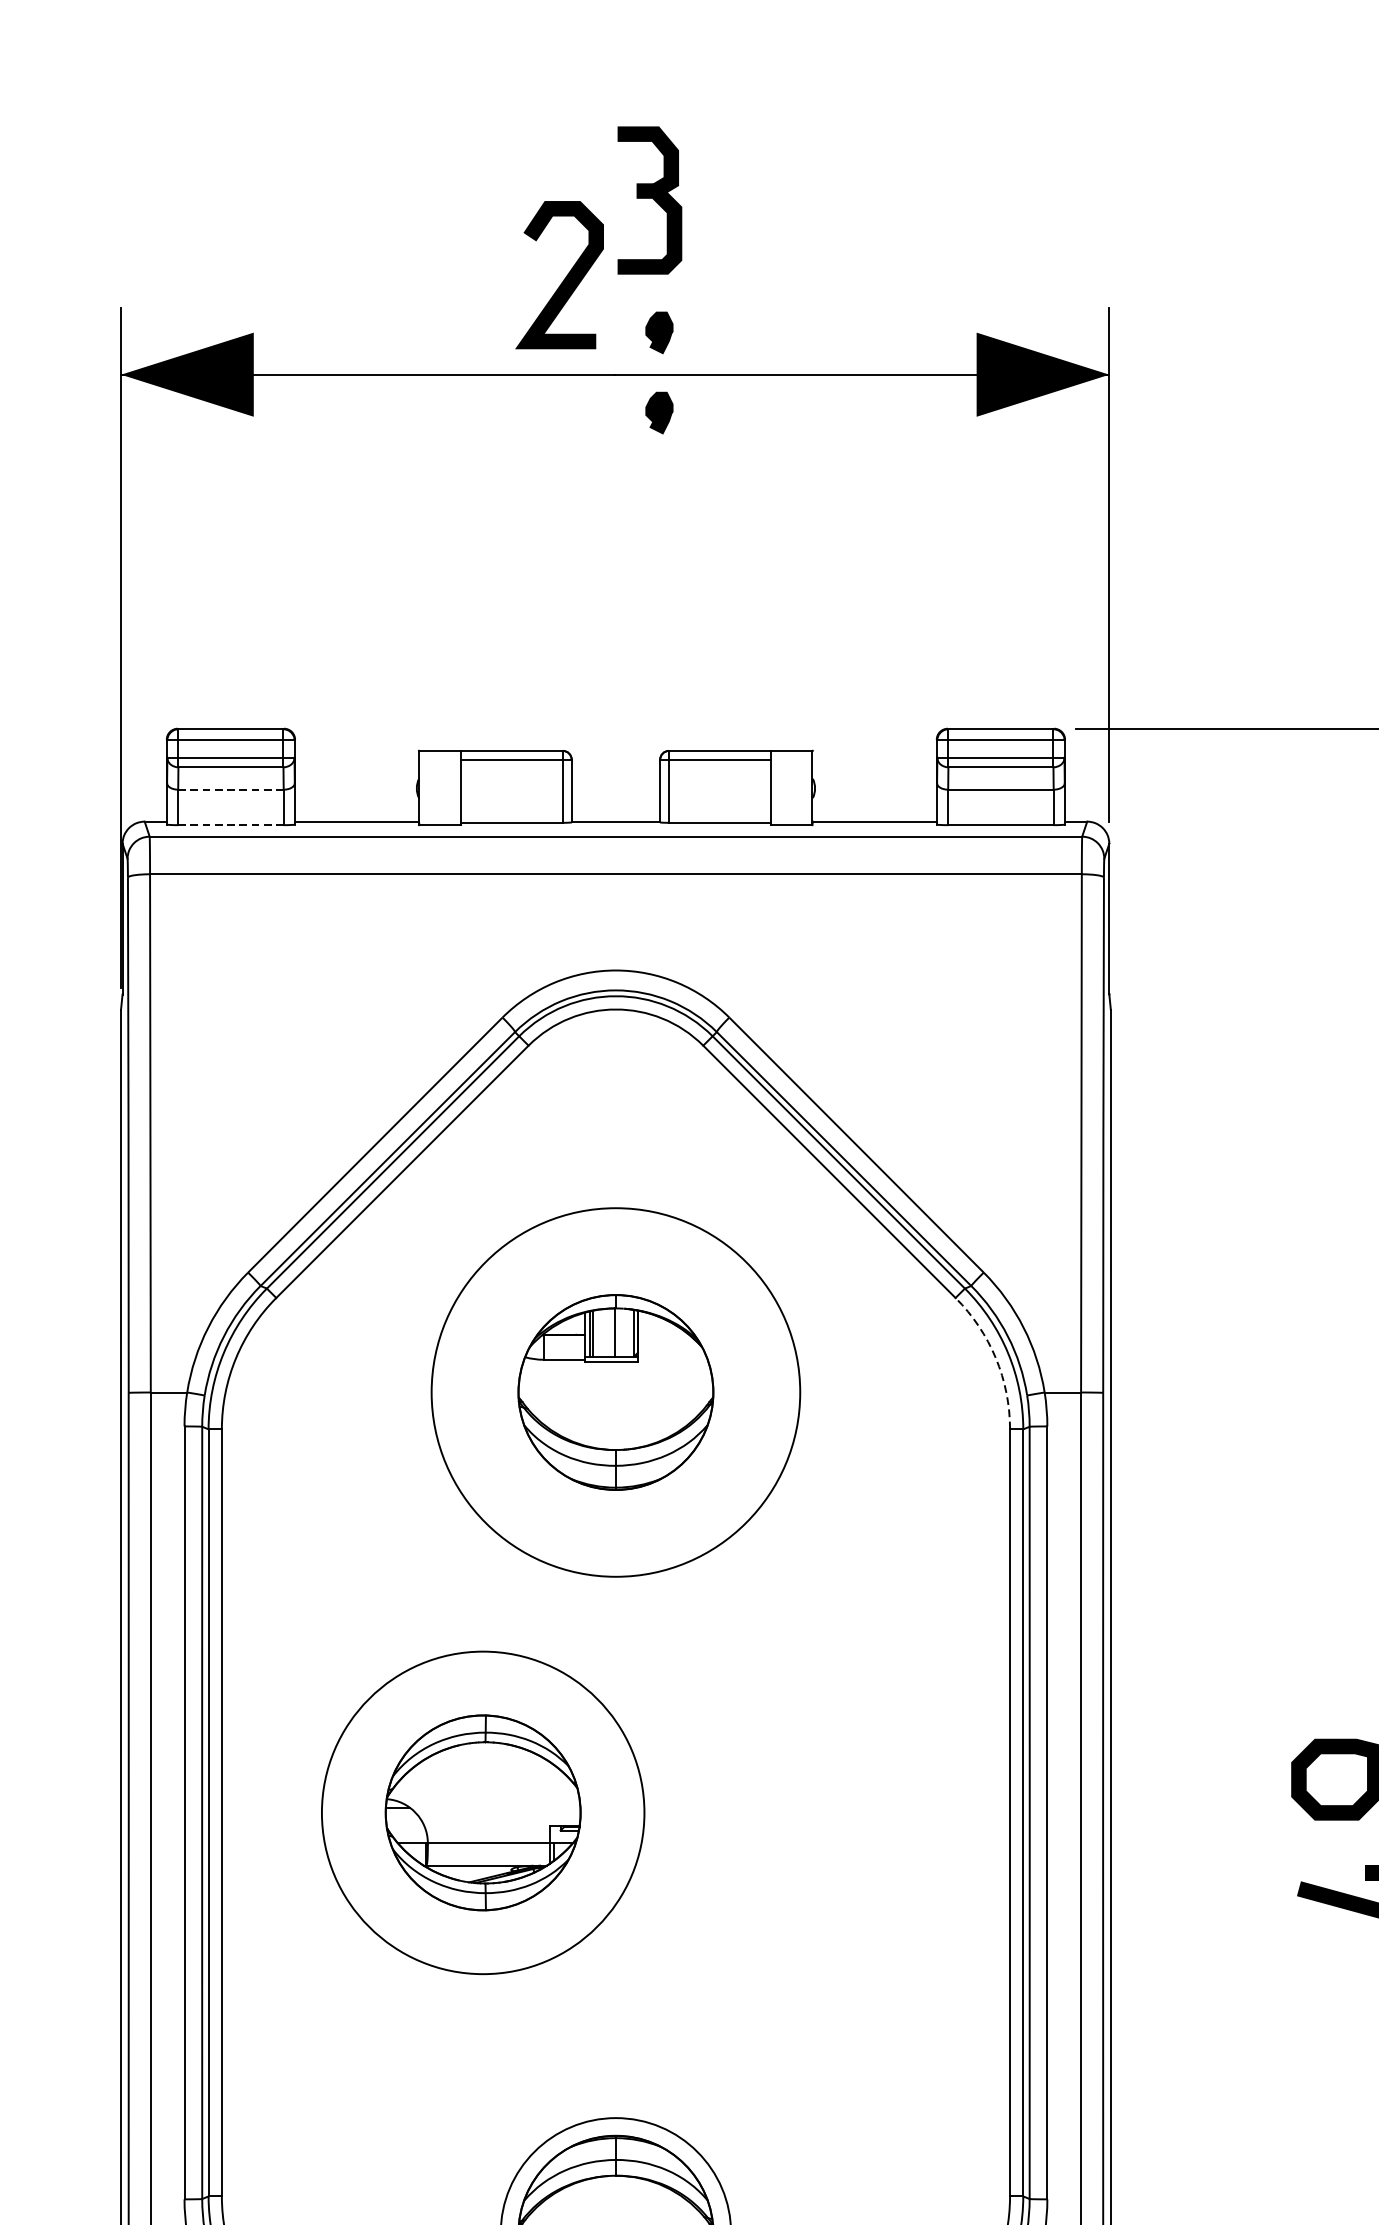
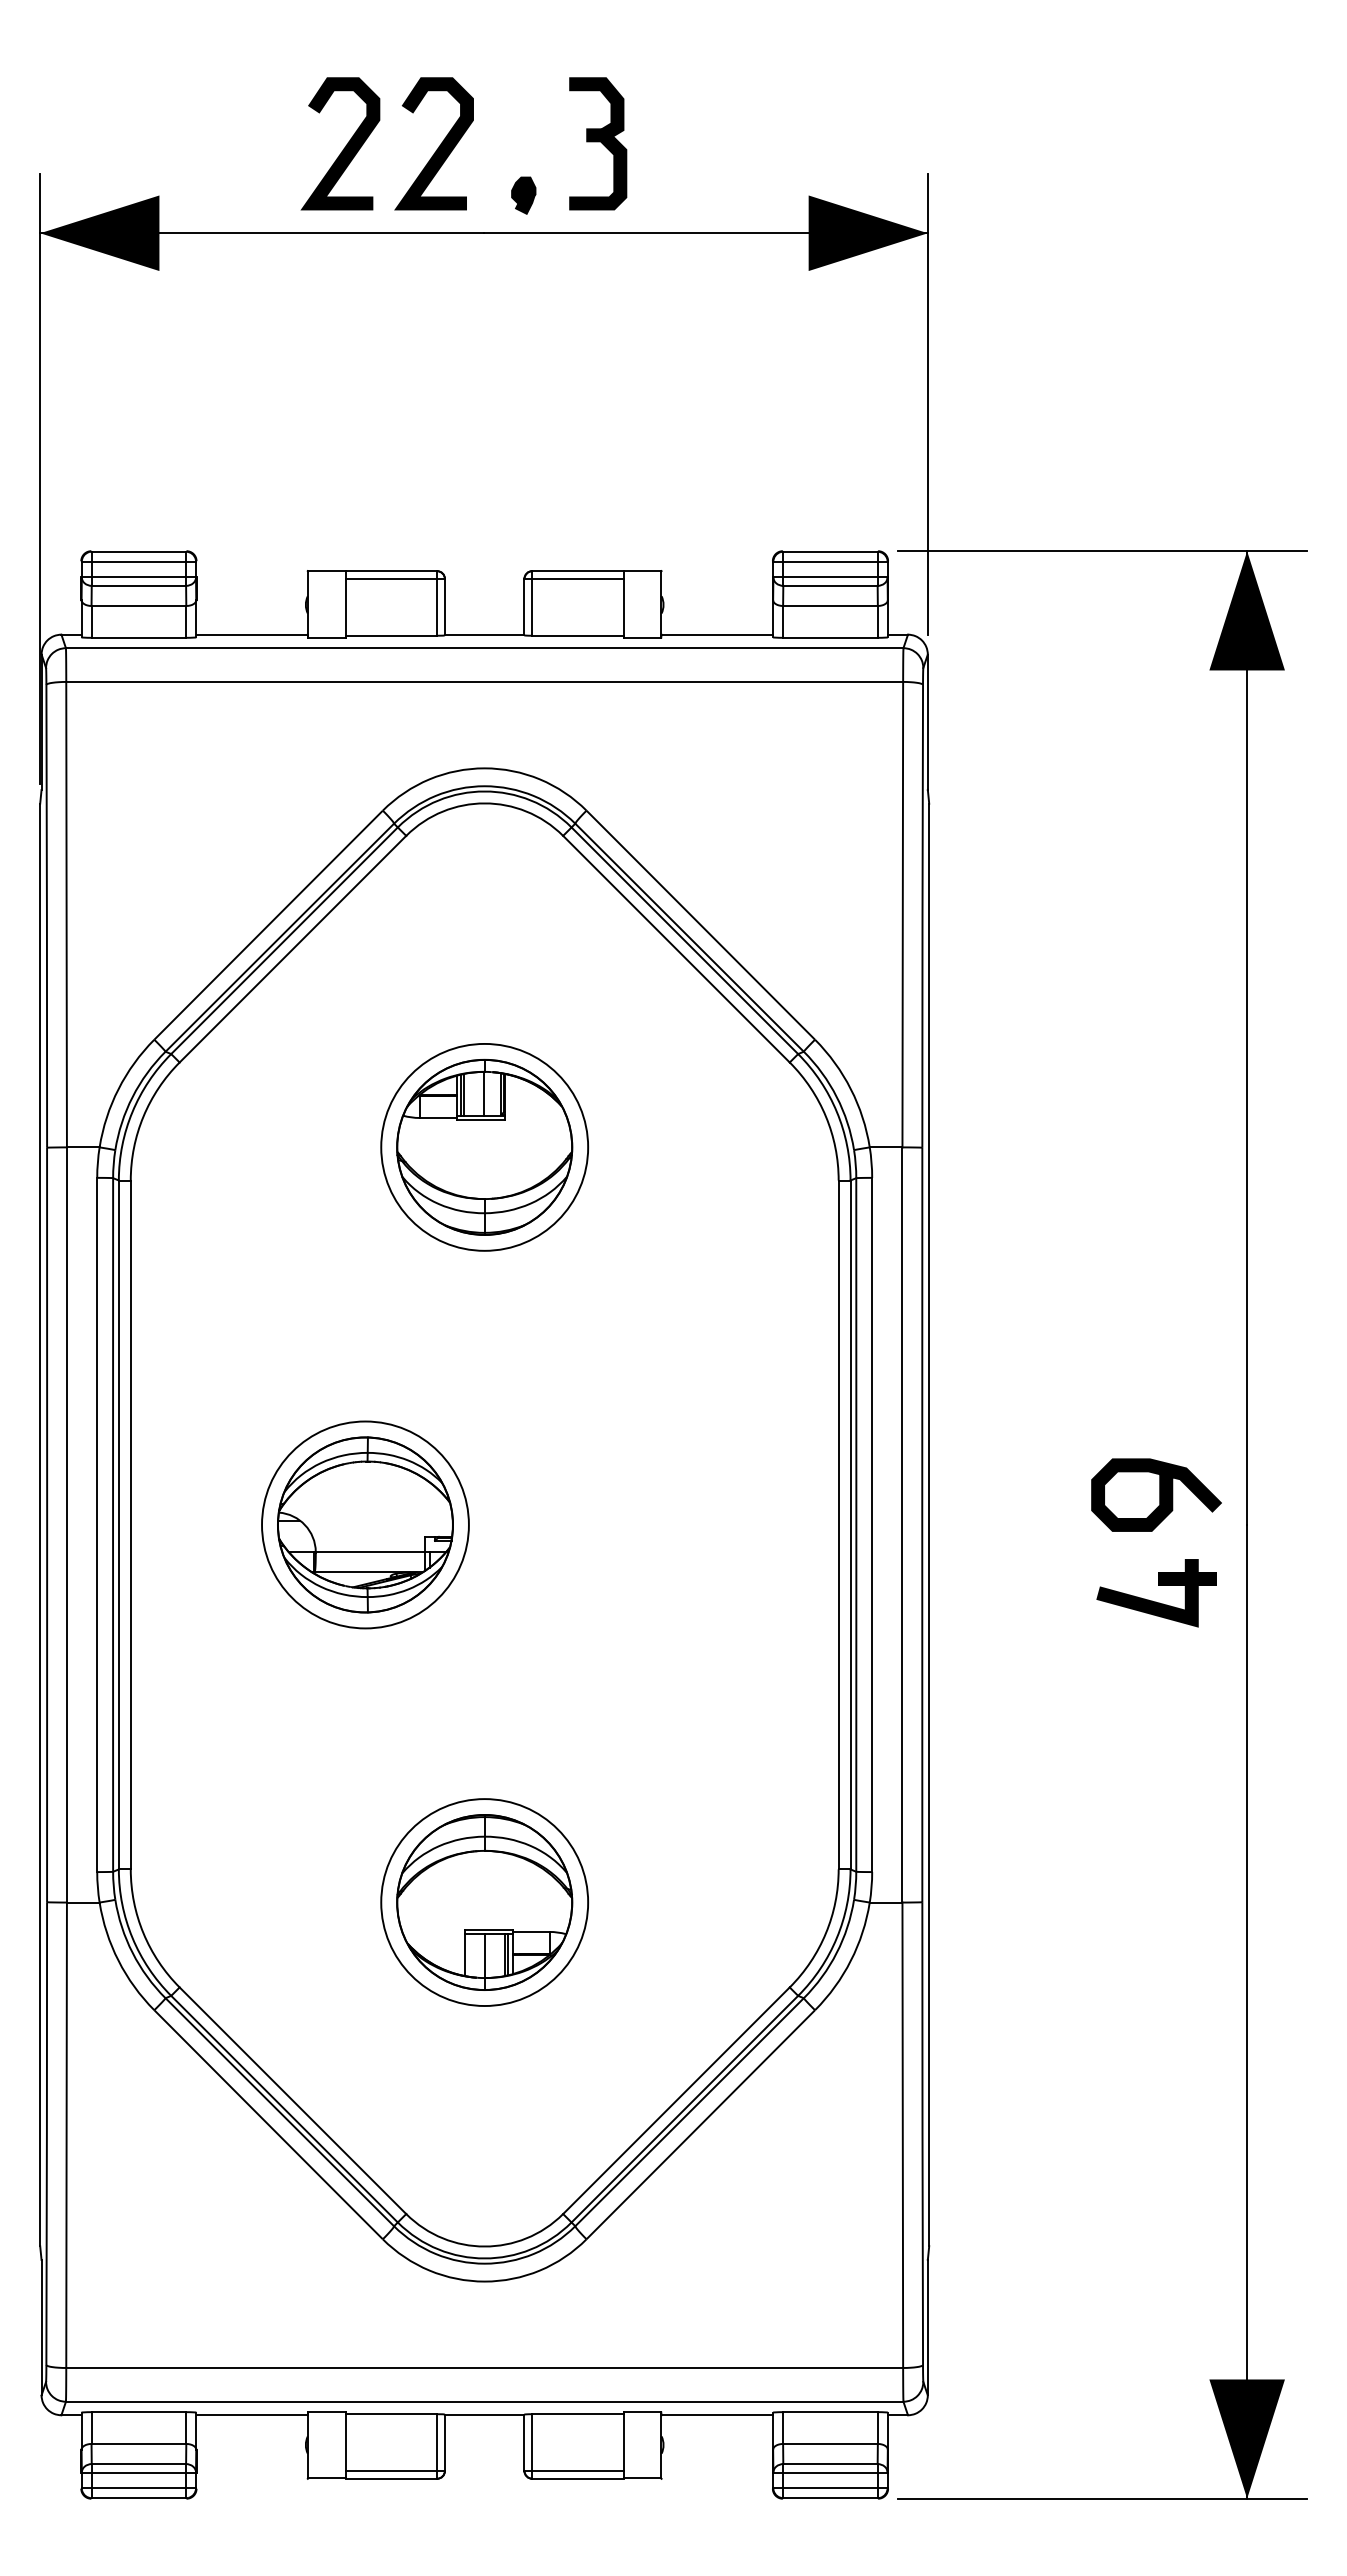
part: (650, 200) -> (598, 143), moved
curve: (460, 276) -> (345, 145), added
part: (659, 412) -> (523, 267), removed
line: (231, 789) -> (139, 605), dashed -> solid
line: (231, 824) -> (139, 637), dashed -> solid
arc: (995, 1358) -> (825, 1116), dashed -> solid
circle: (615, 1391) -> (484, 1146), size x0.62
circle: (483, 1812) -> (365, 1524), size x0.71

